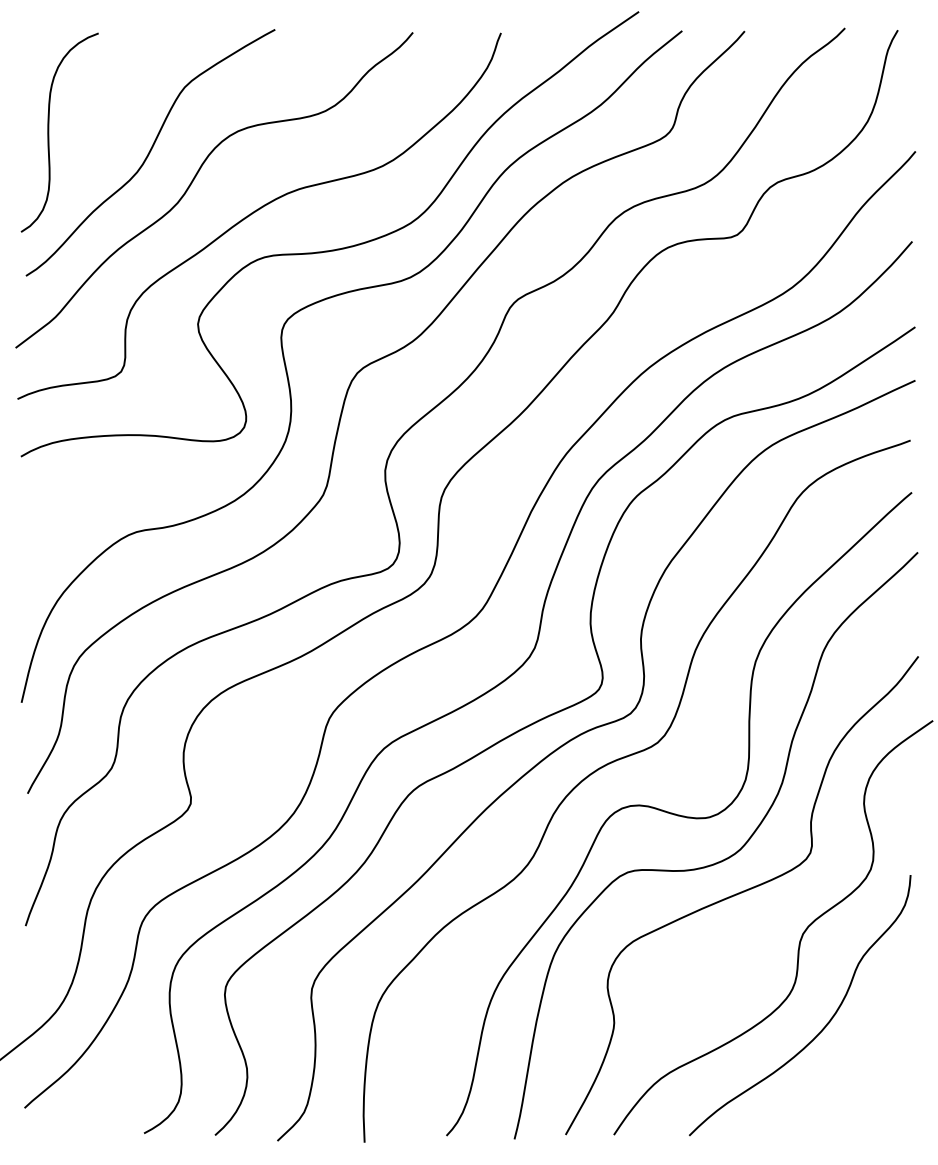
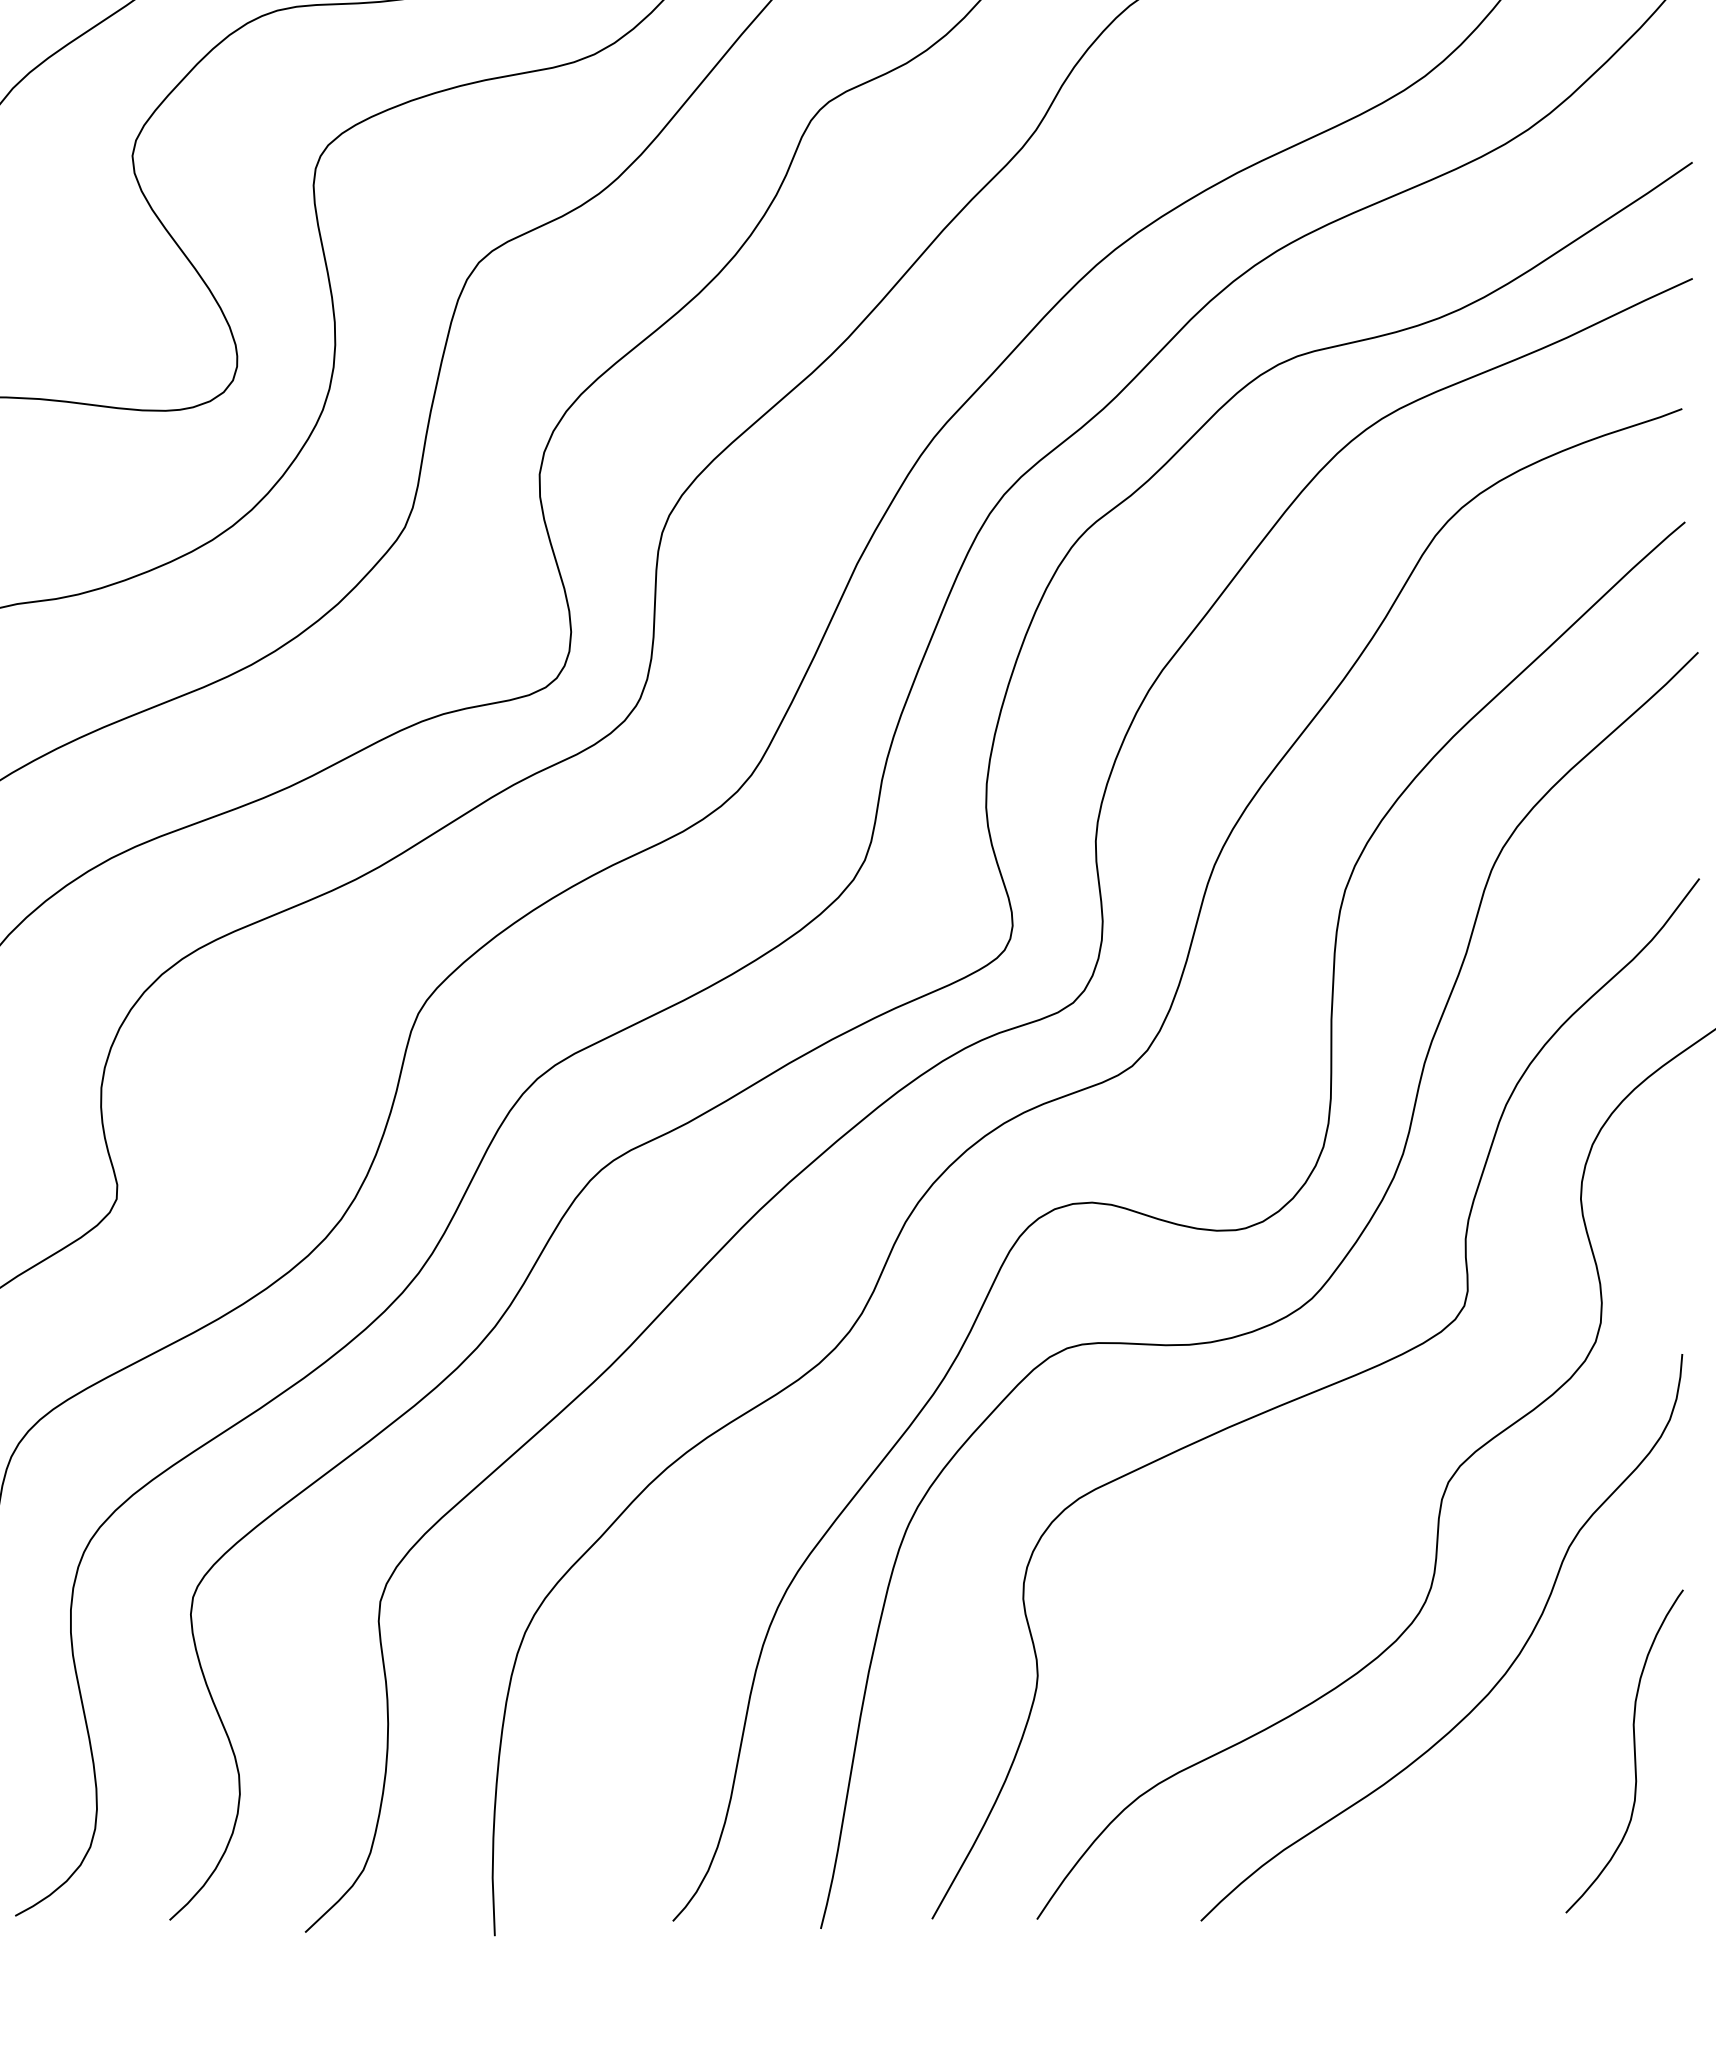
curve: (887, 1057) -> (1631, 1750), added

